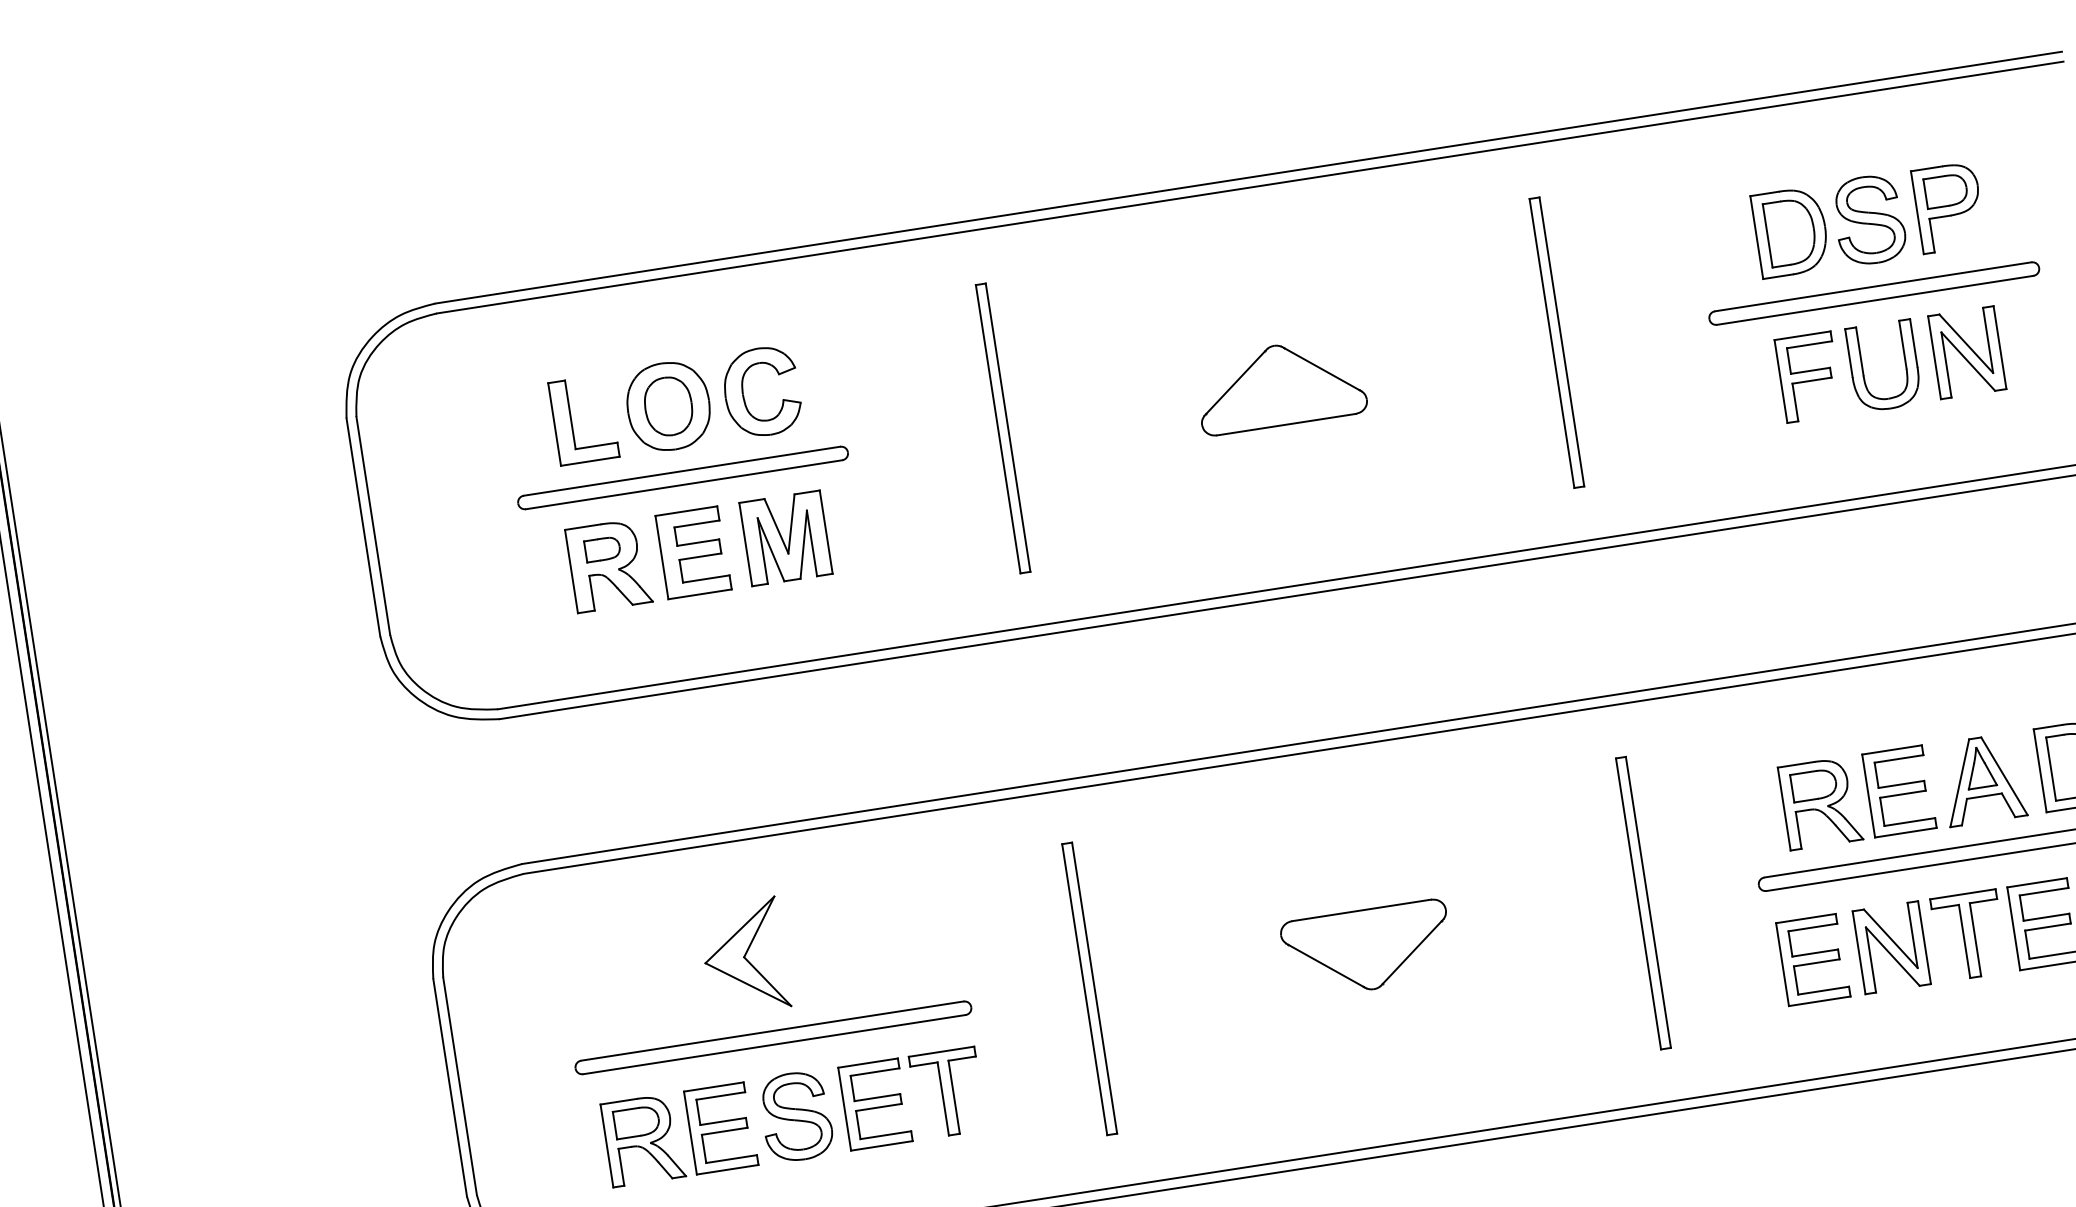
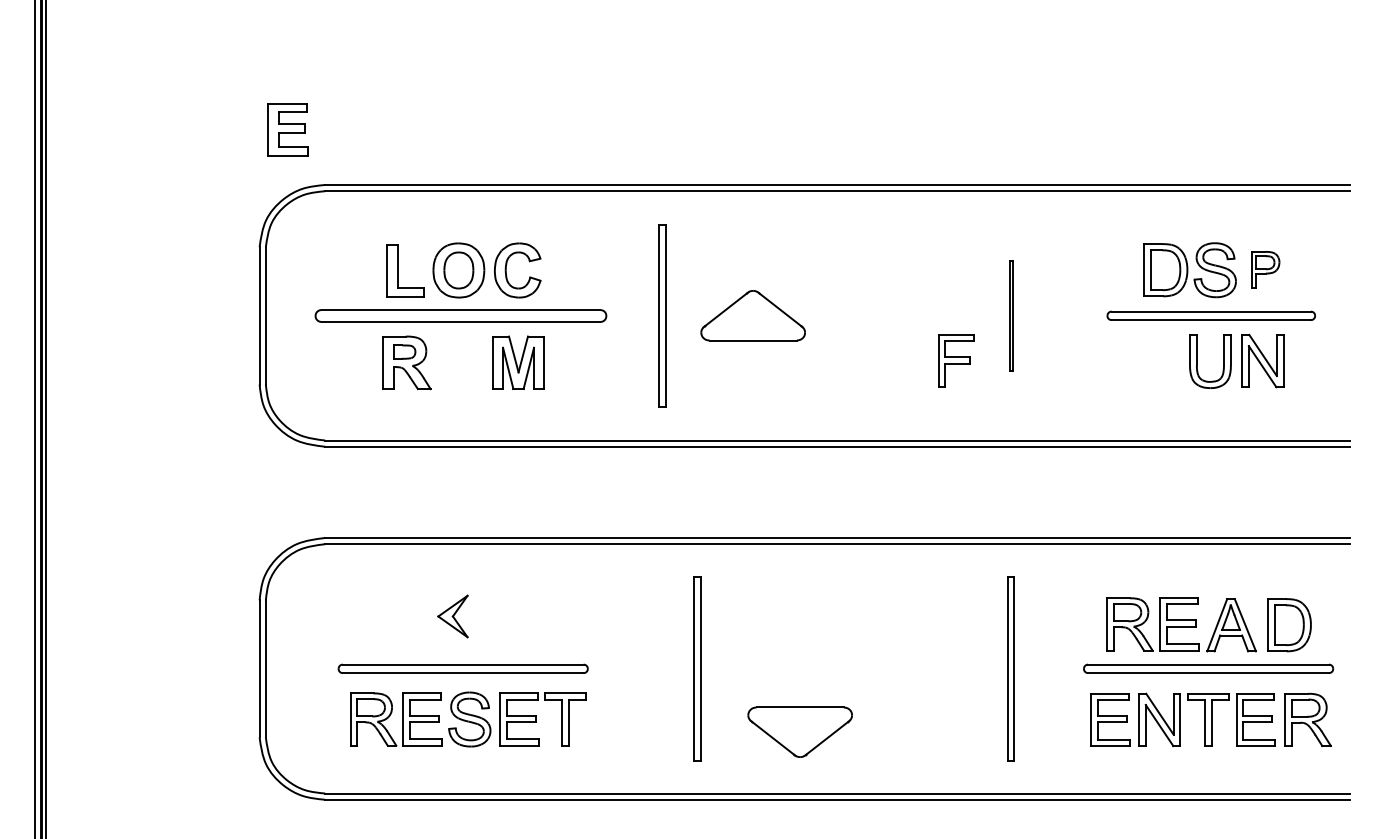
part: (1948, 206) -> (1265, 269), size x0.7
part: (1556, 342) -> (1011, 315), size x0.6
part: (1809, 376) -> (956, 360), moved
part: (1279, 385) -> (752, 315), moved
part: (682, 477) -> (460, 315), size x1.4
part: (692, 552) -> (287, 129), moved
part: (1366, 948) -> (799, 731), moved
part: (743, 957) -> (452, 616), size x0.6
part: (1089, 988) -> (697, 668), moved

